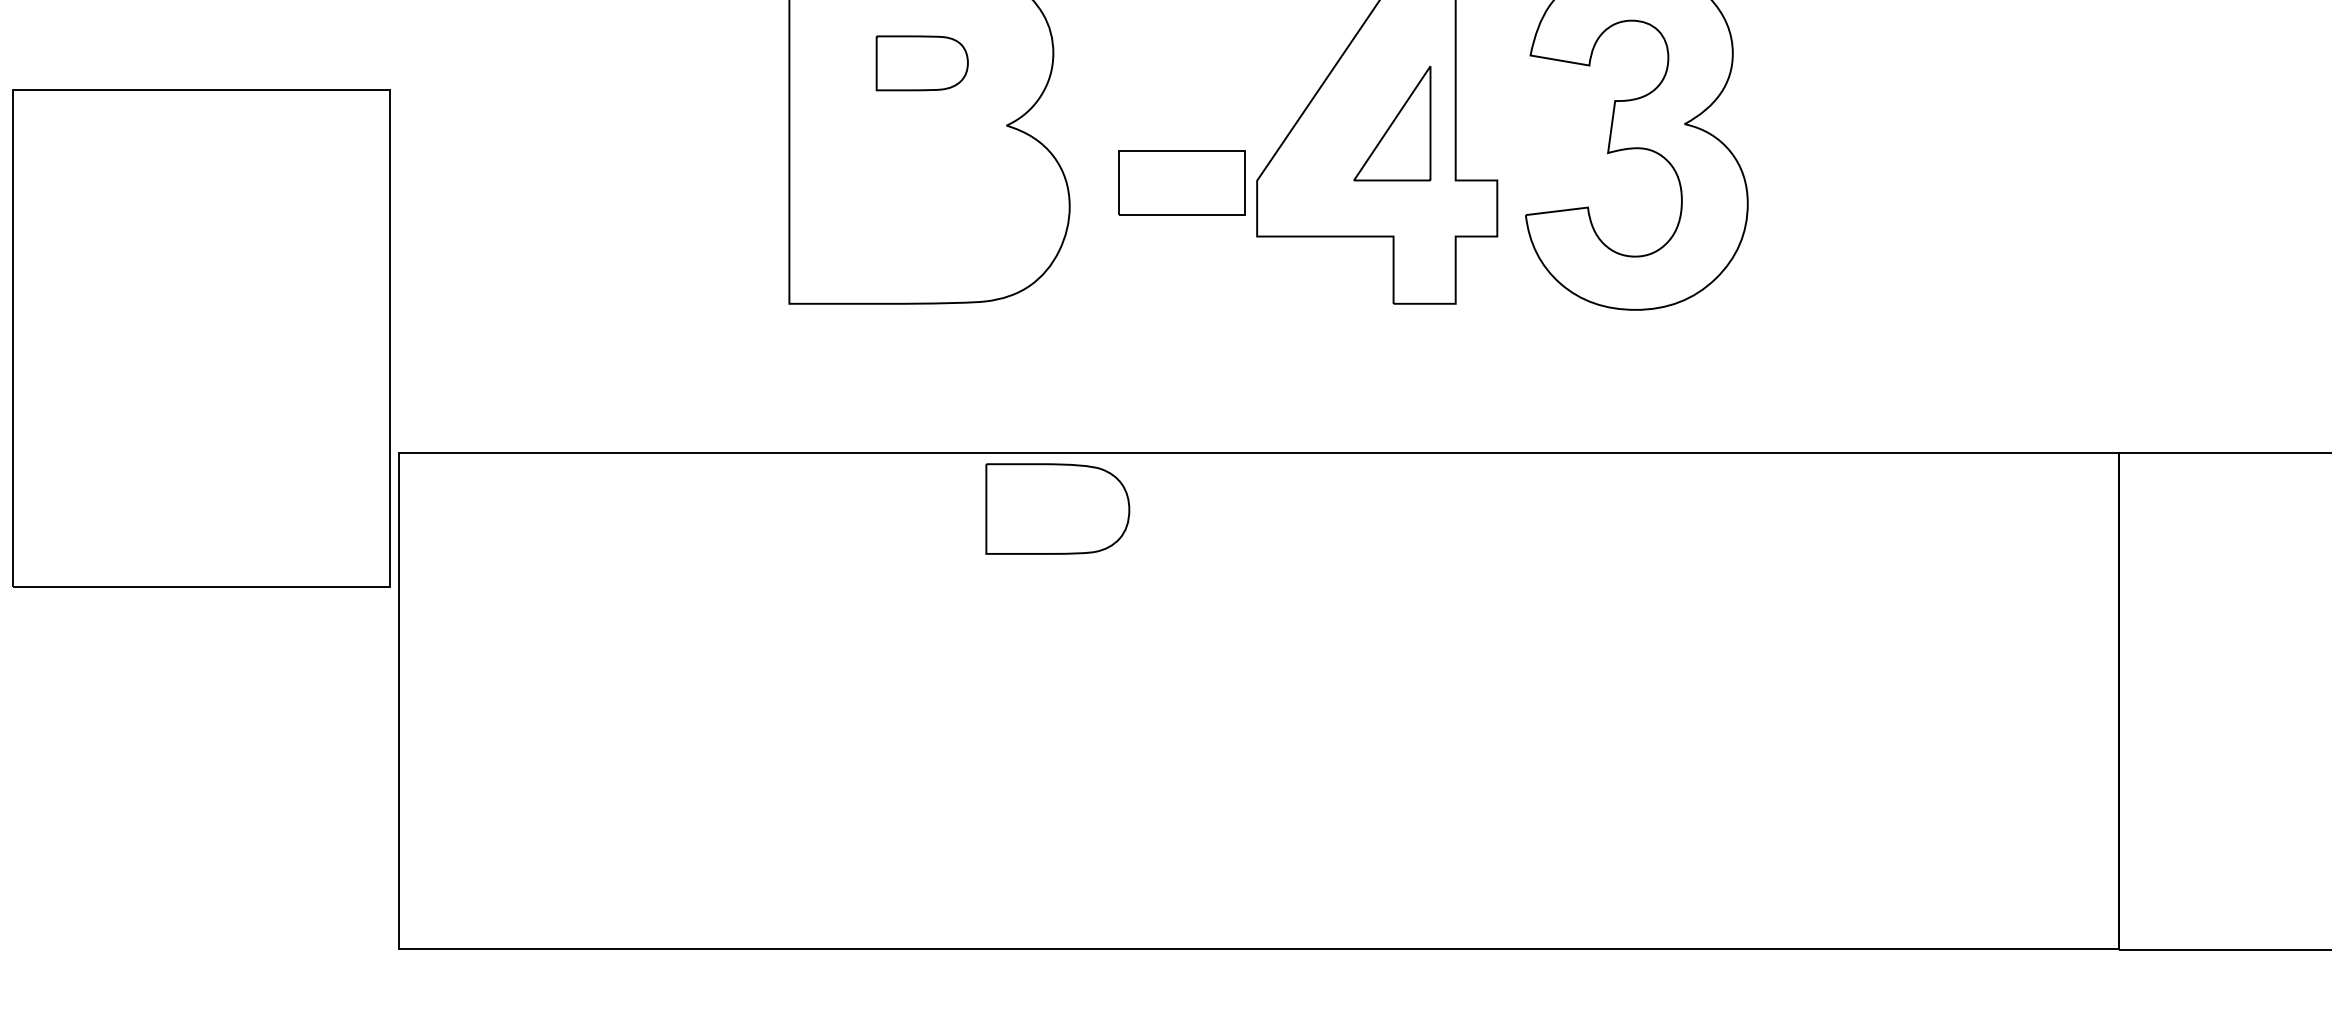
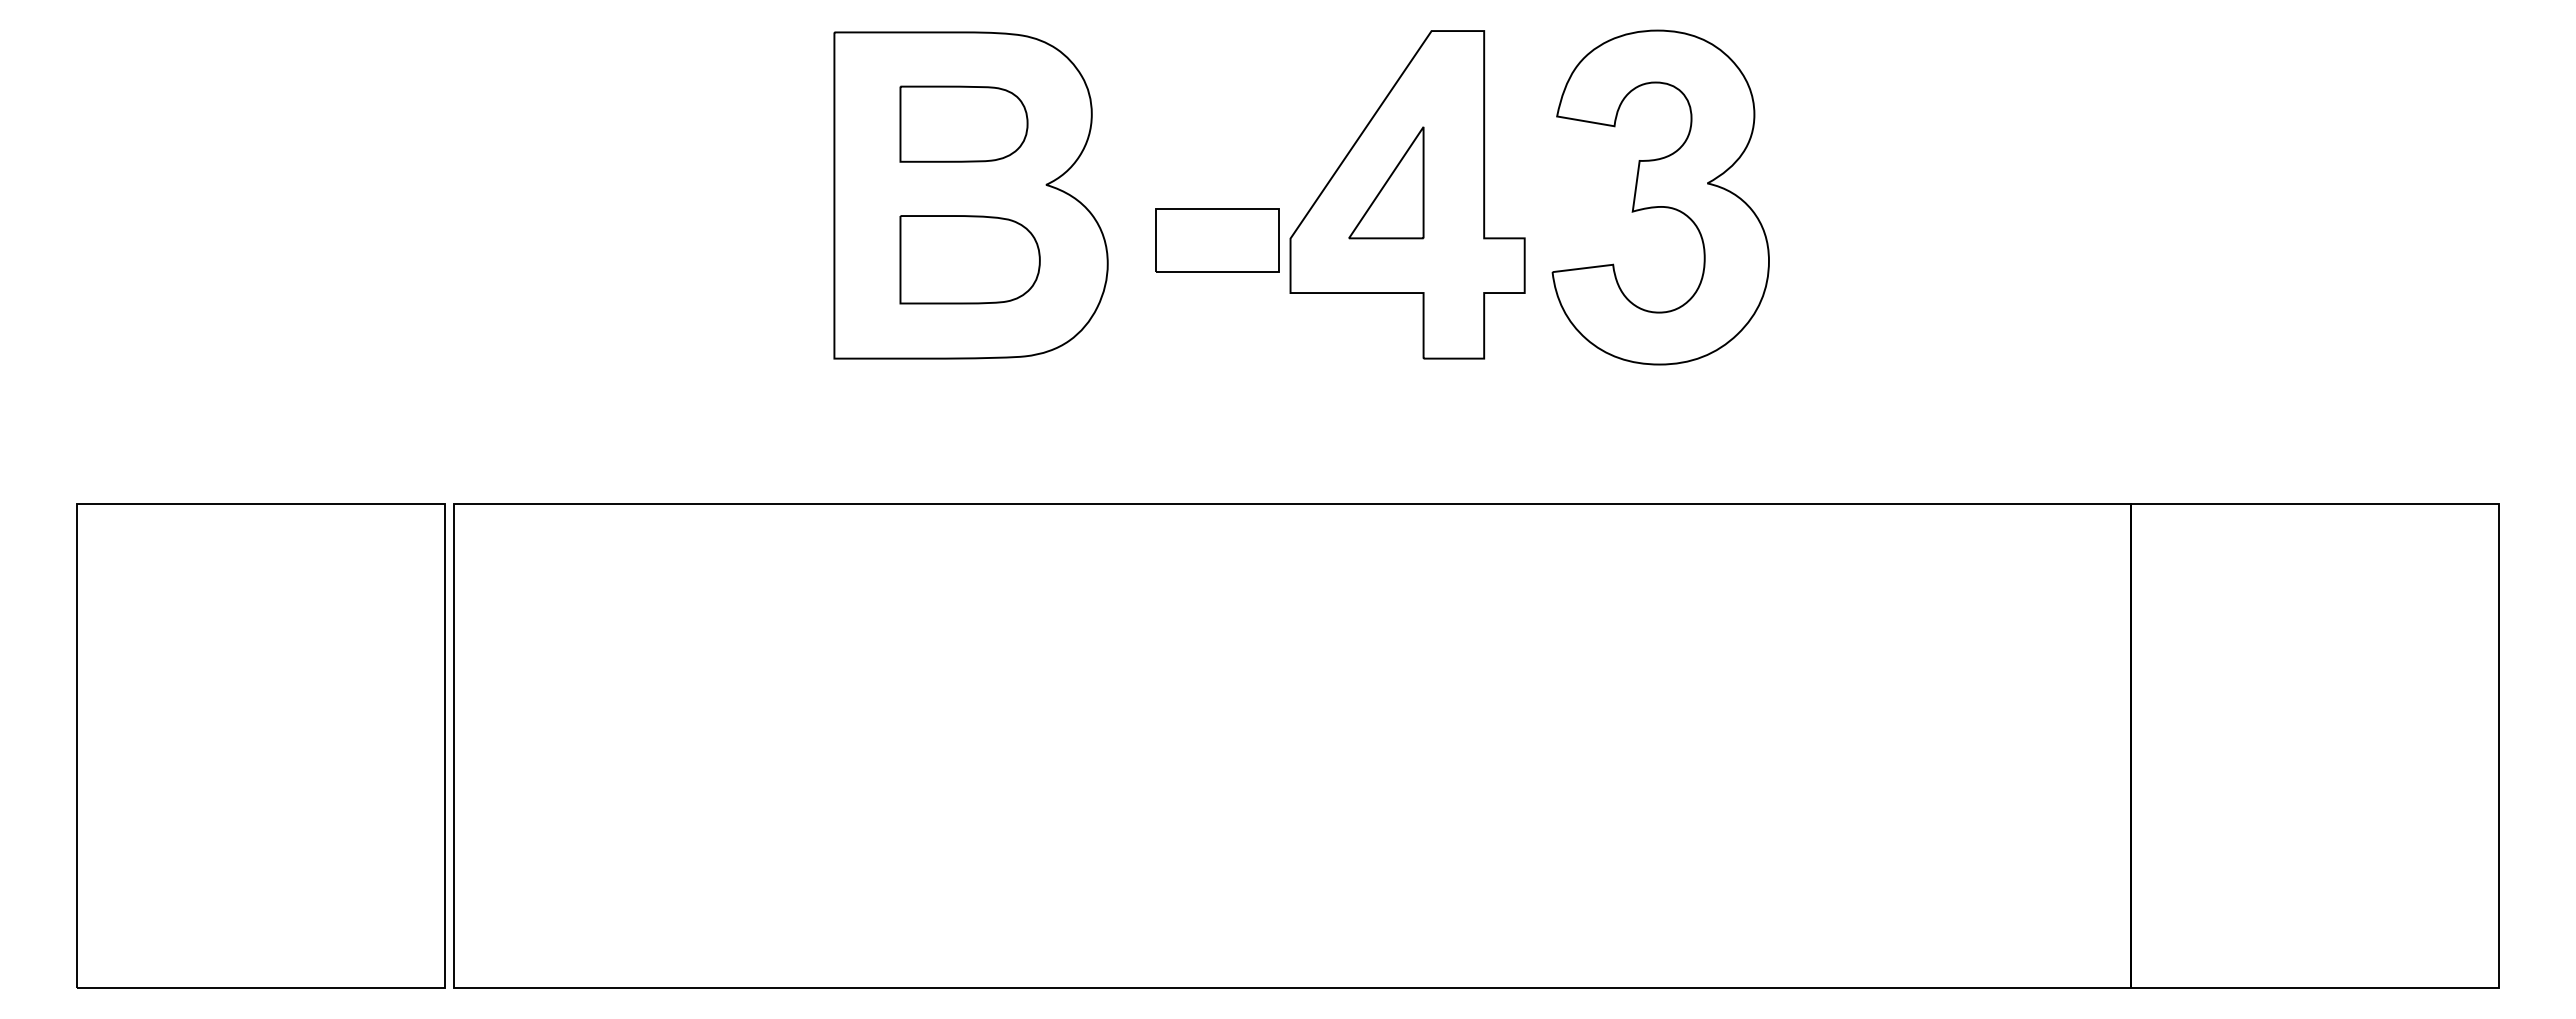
part: (921, 62) -> (963, 123), size x1.43
part: (1392, 123) -> (1386, 182), moved
part: (200, 337) -> (260, 745), moved
part: (1057, 508) -> (969, 259), moved

